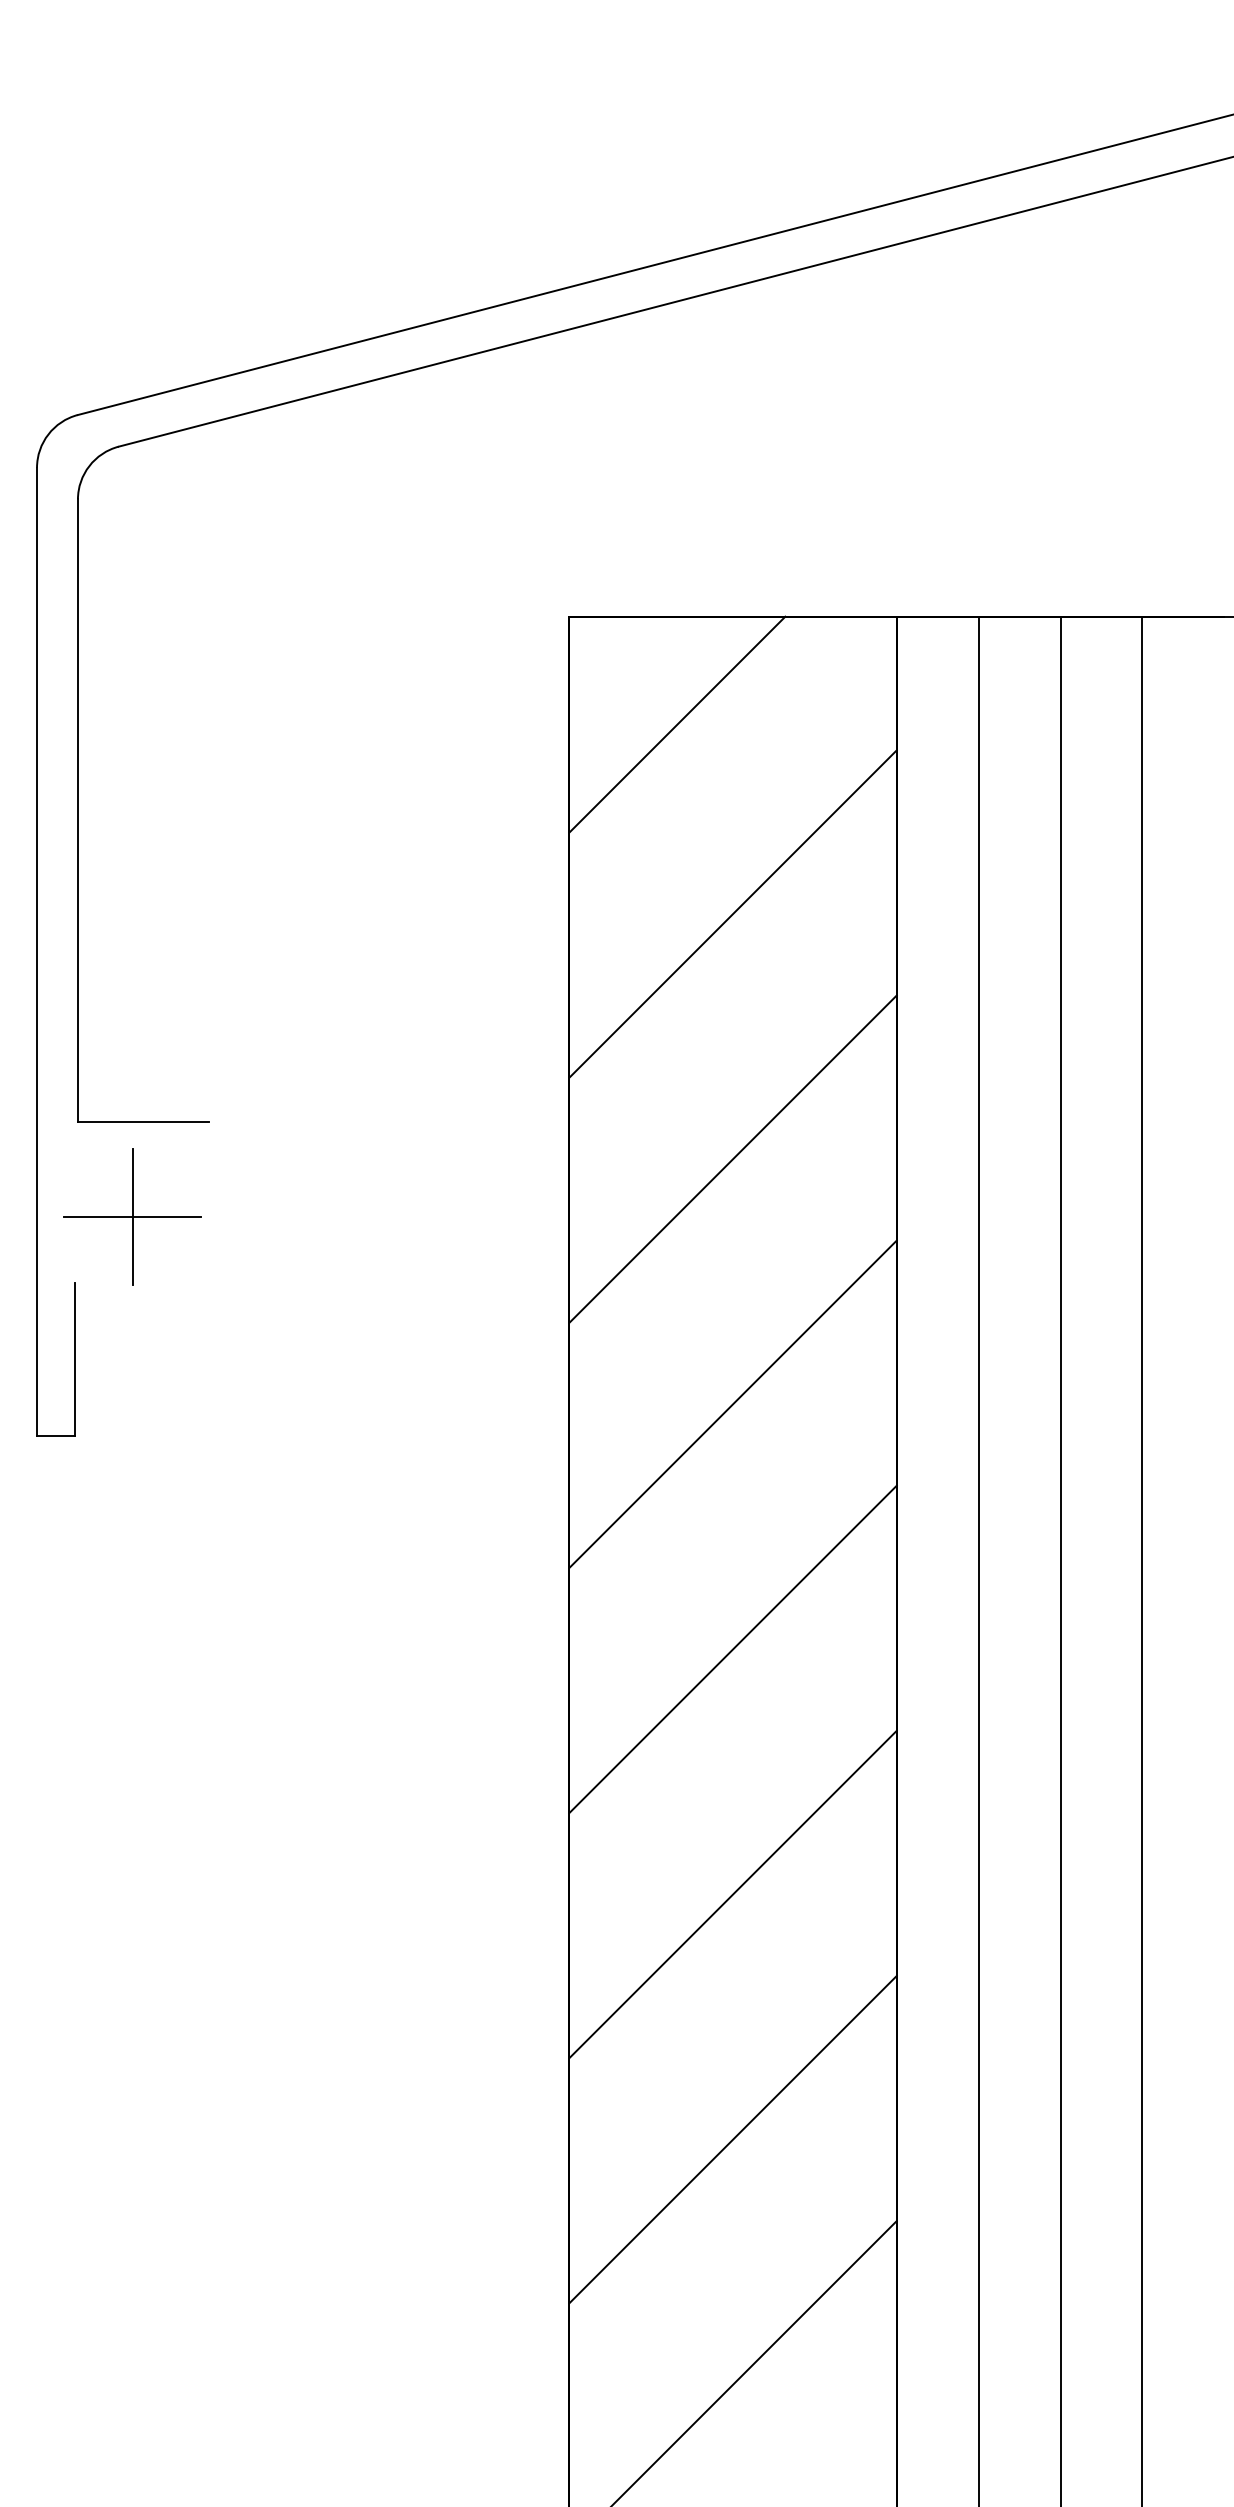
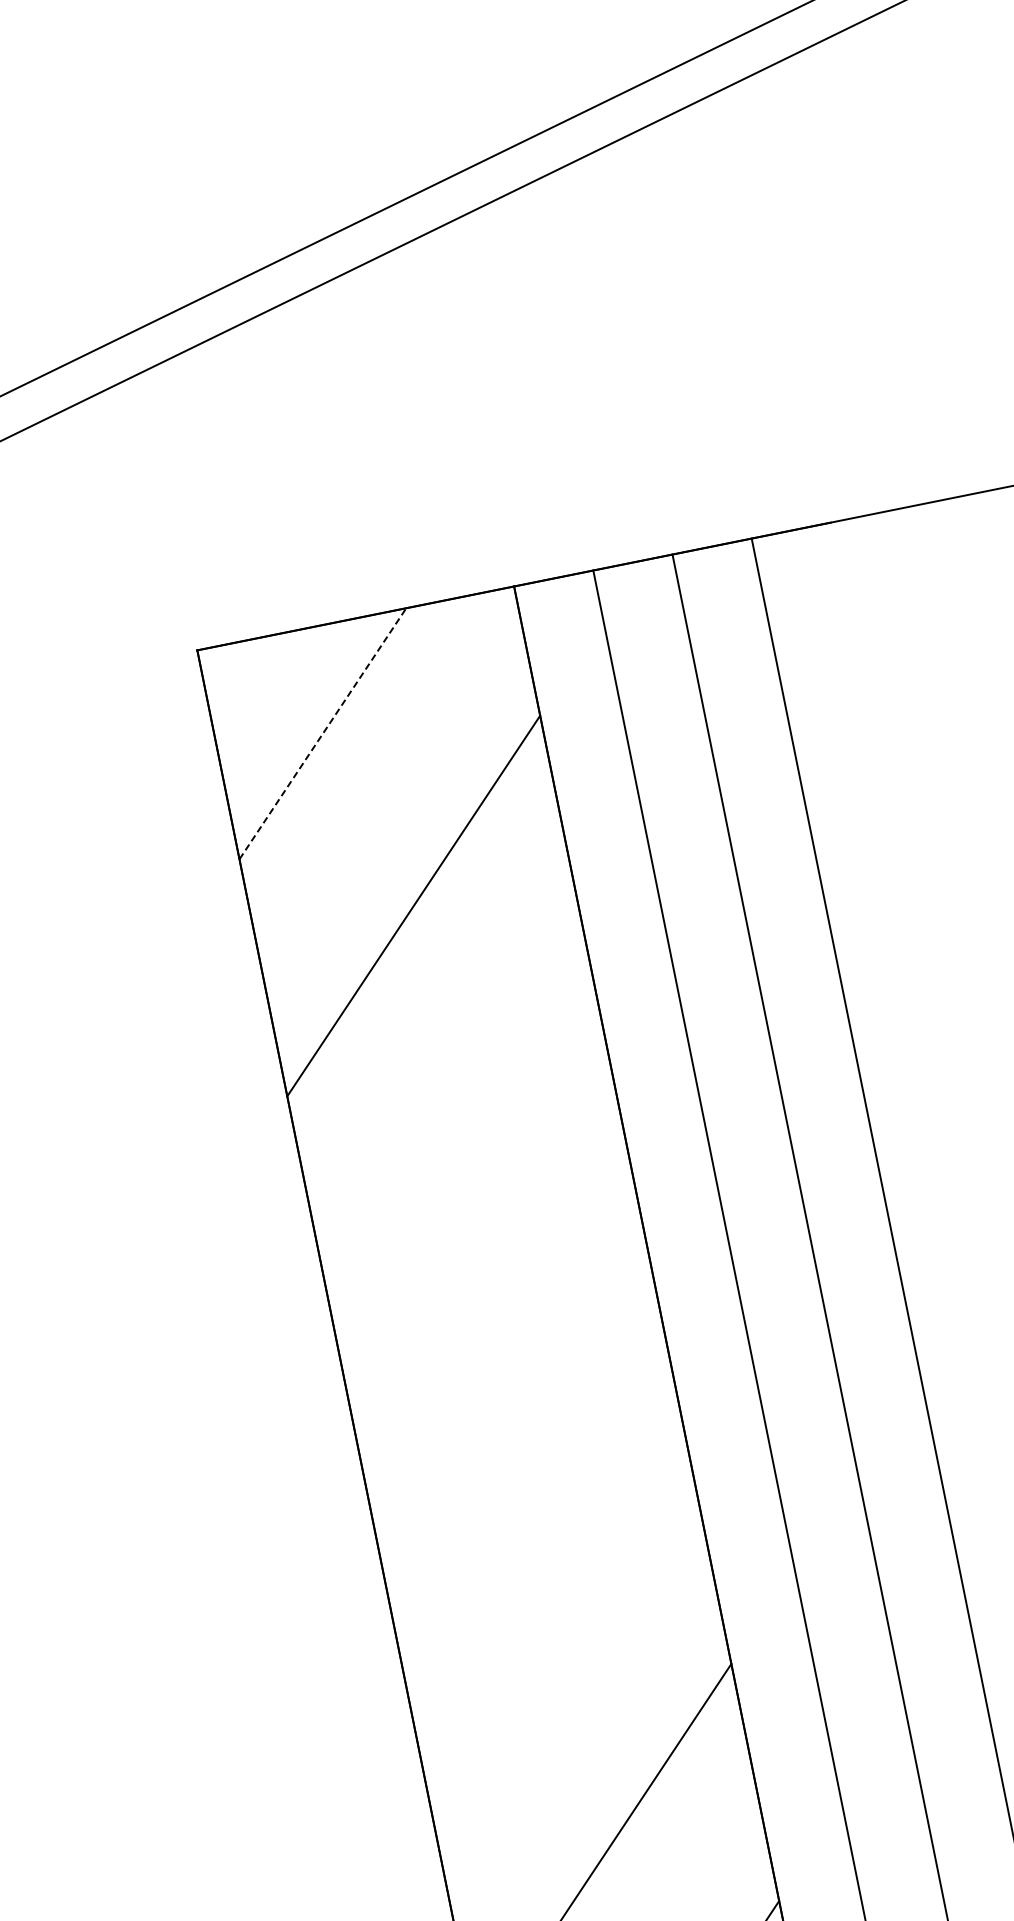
line: (677, 724) -> (323, 733), solid -> dashed
line: (732, 1159) -> (461, 1143), removed
line: (732, 1404) -> (508, 1380), removed
line: (732, 1649) -> (556, 1617), removed

